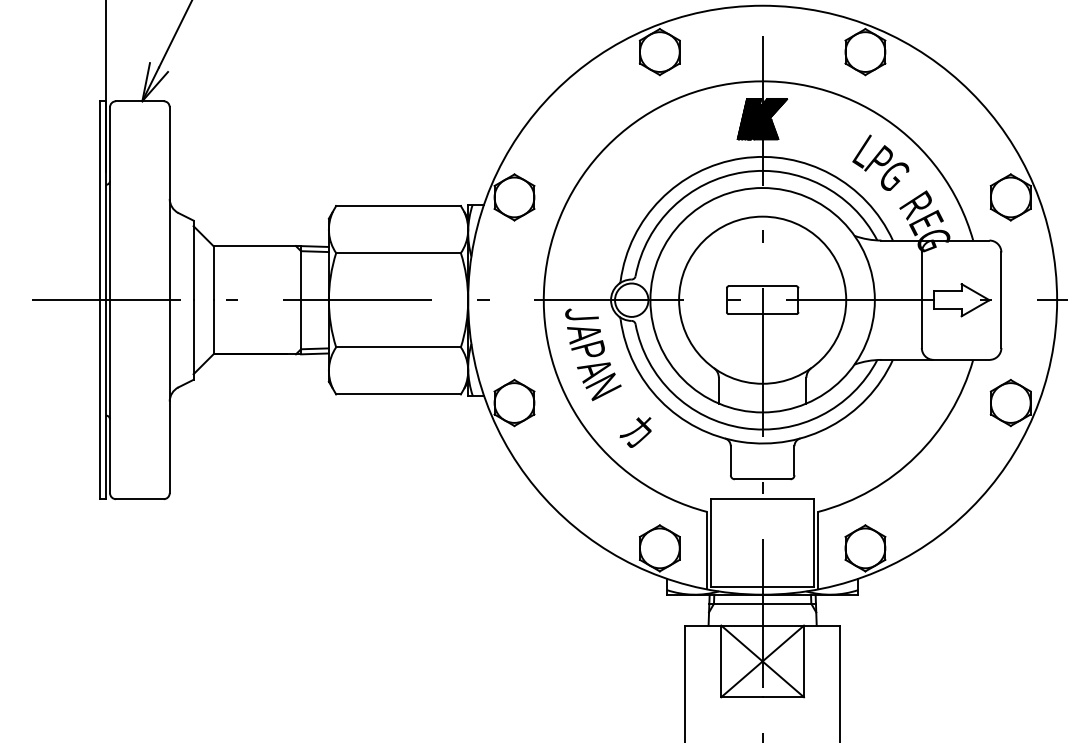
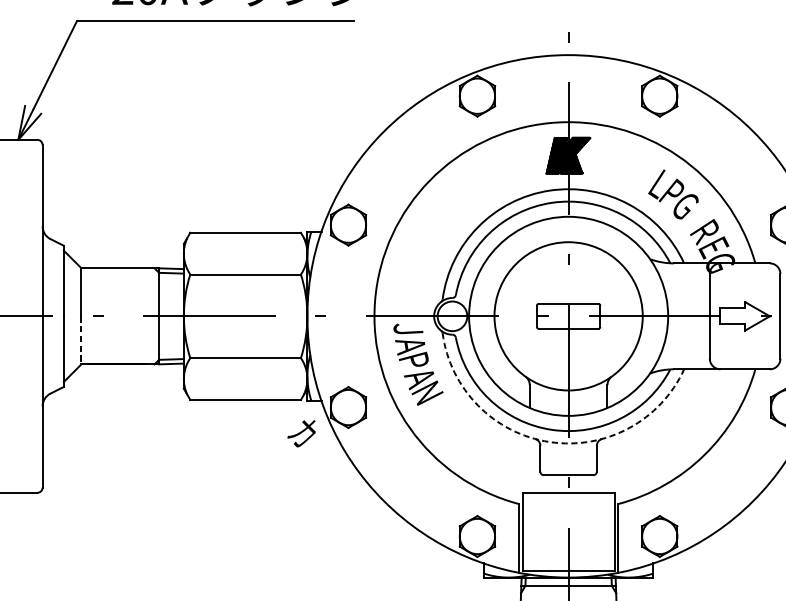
line: (213, 327) -> (81, 340), solid -> dashed
text: (635, 432) -> (301, 433), moved
arc: (741, 441) -> (549, 441), solid -> dashed

